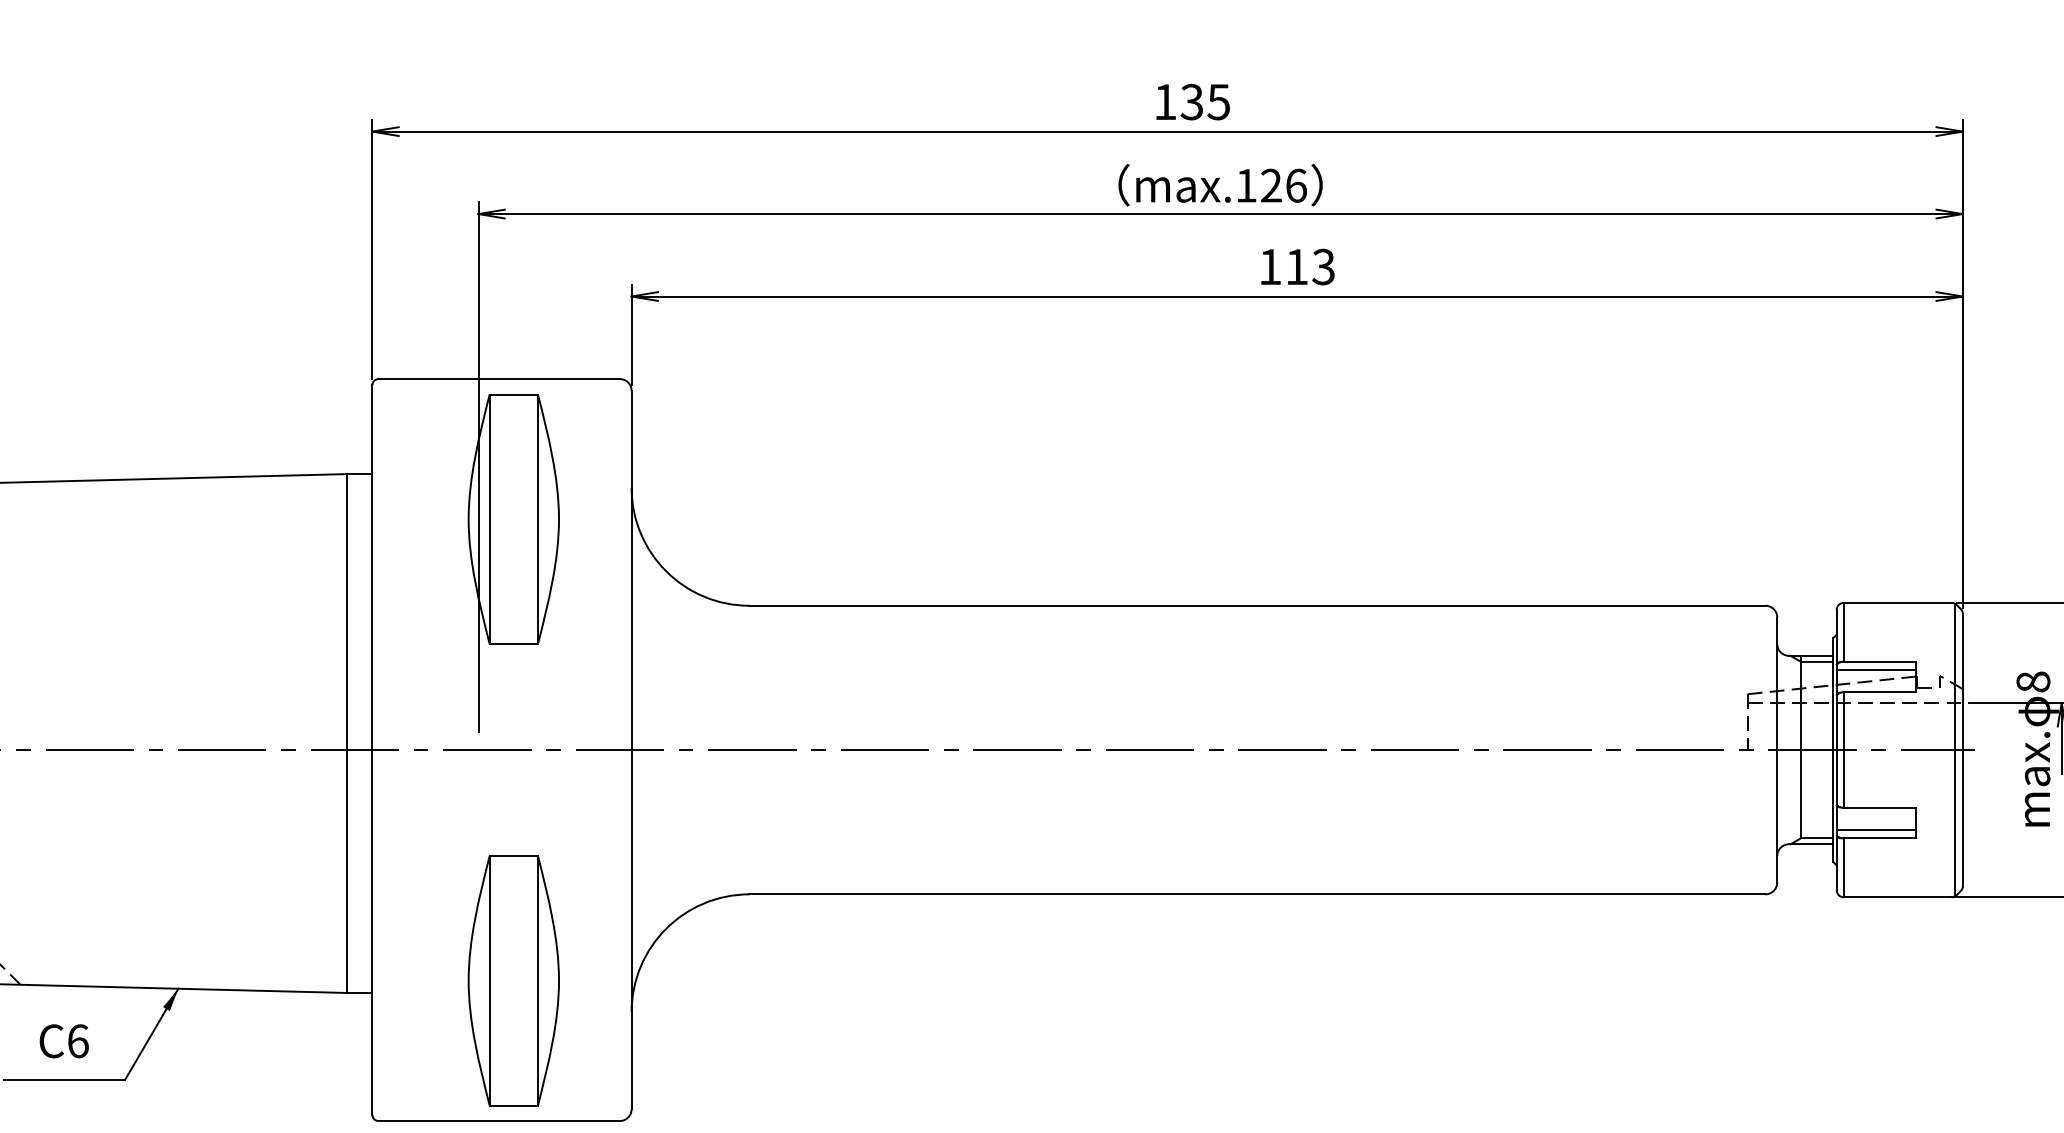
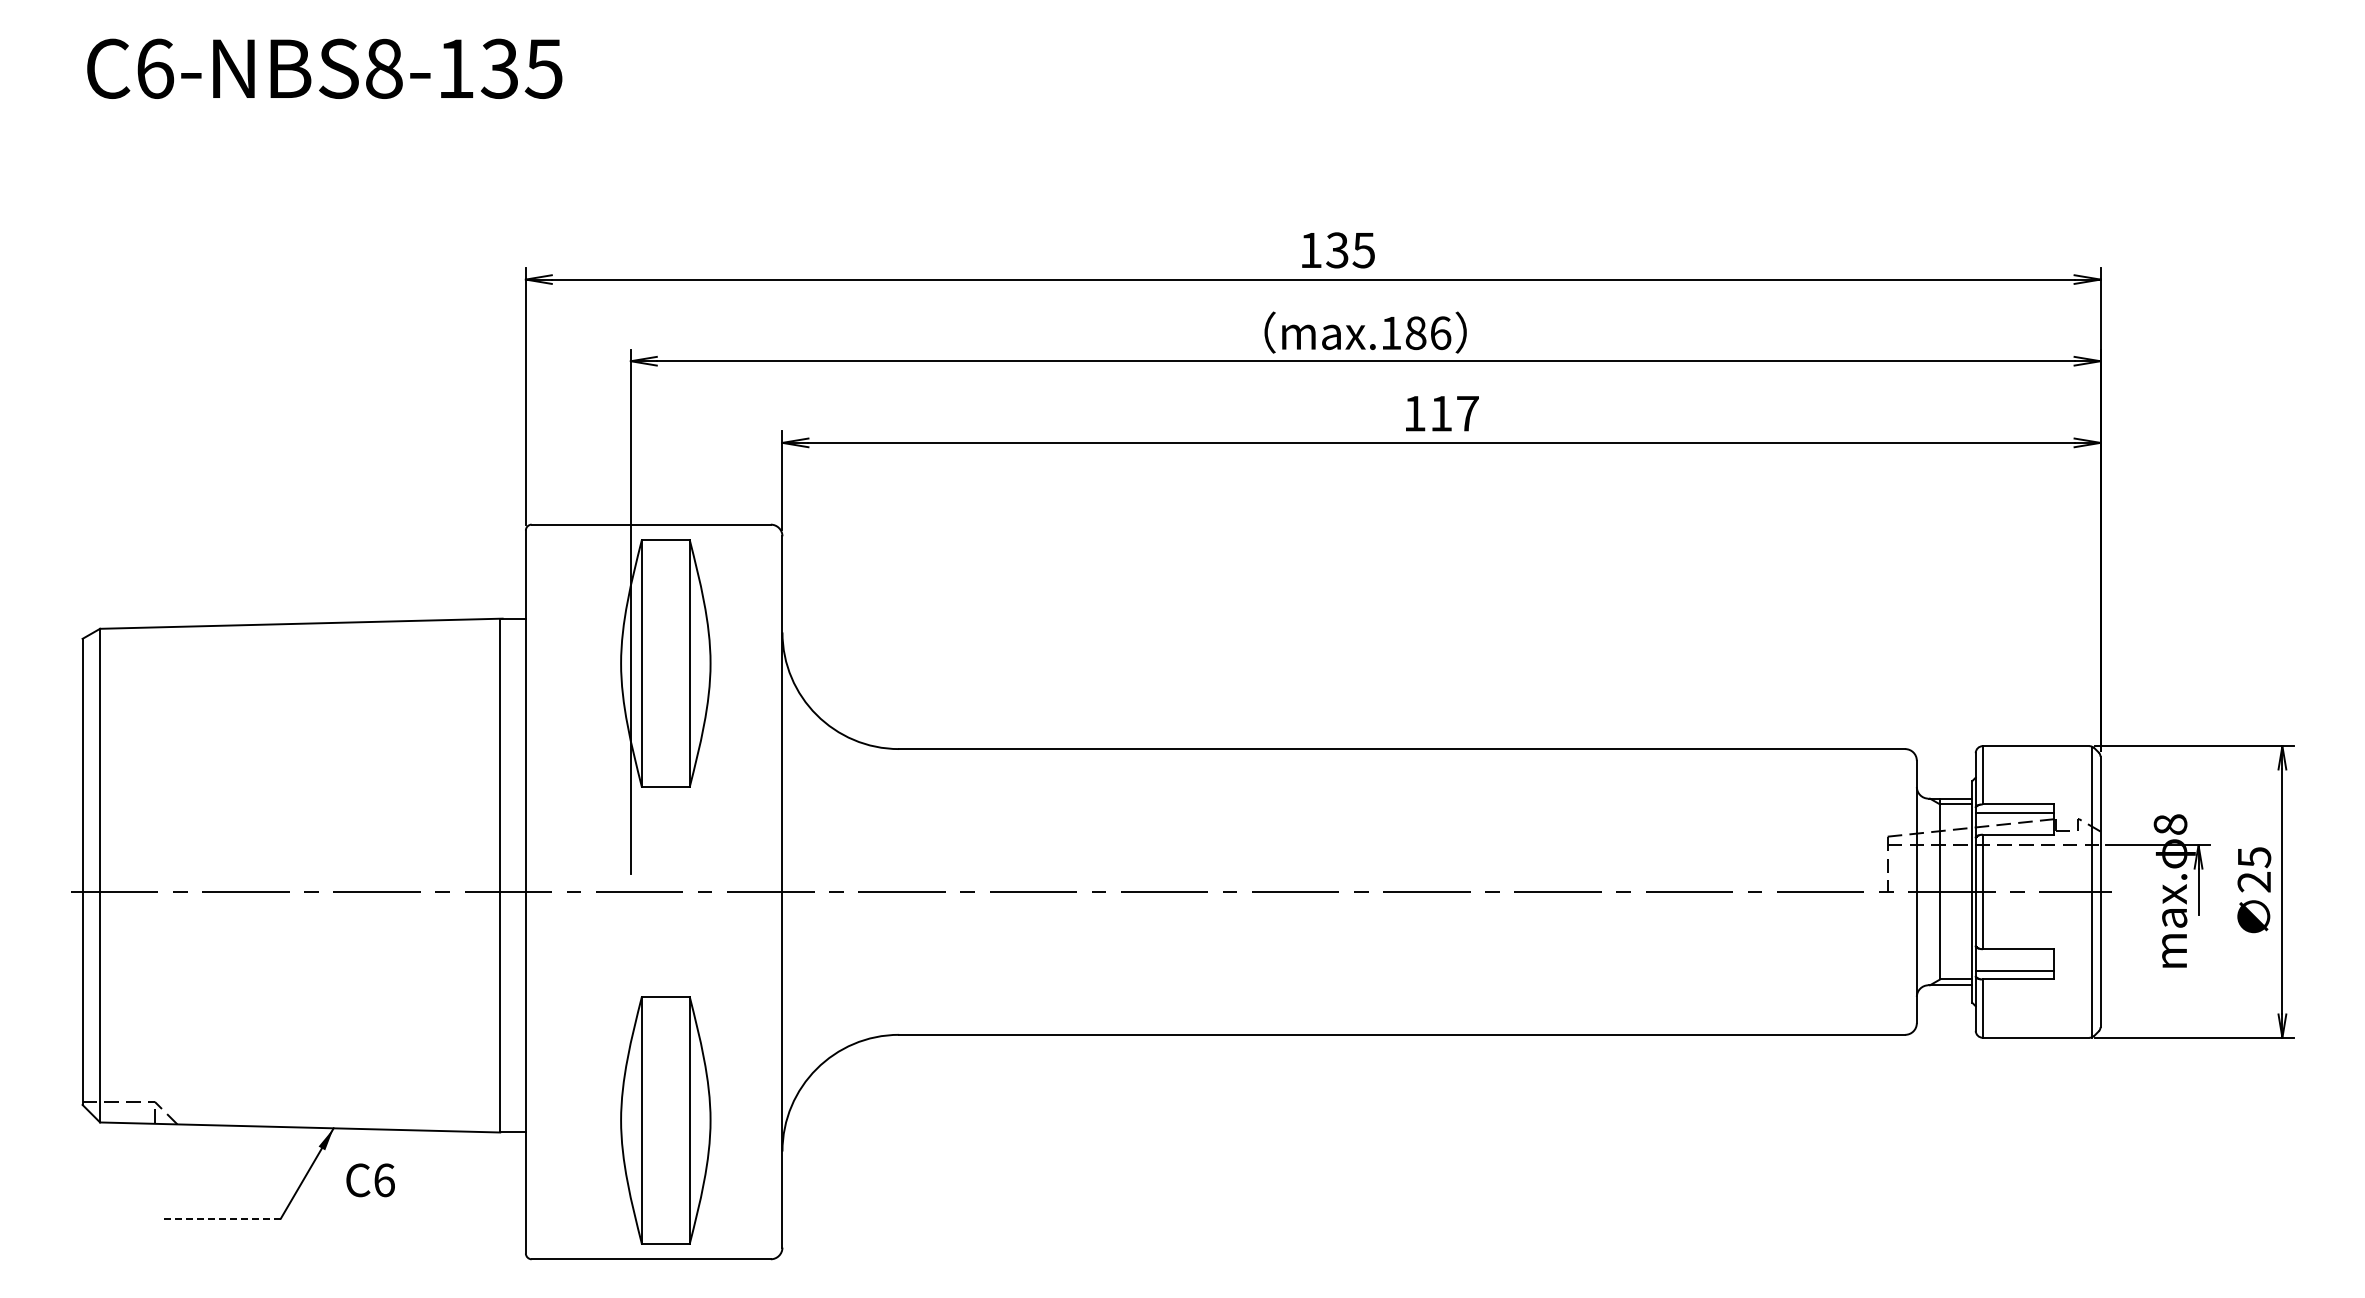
text: (1270, 186) -> (1415, 333), max.126 -> max.186
text: (1323, 266) -> (1467, 413), 113 -> 117
text: (64, 1041) -> (370, 1180), moved
line: (65, 1079) -> (221, 1218), solid -> dashed

